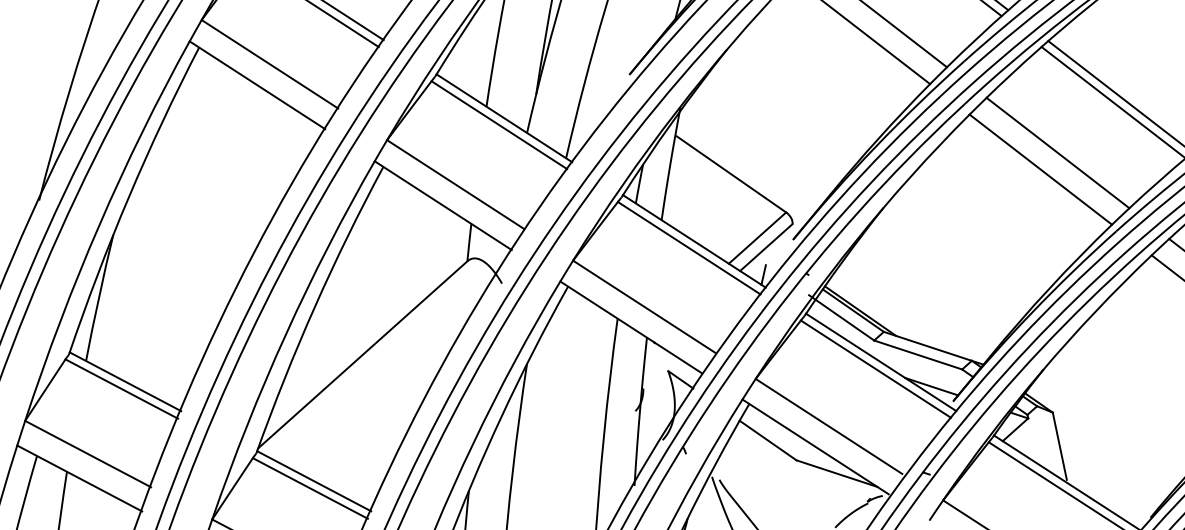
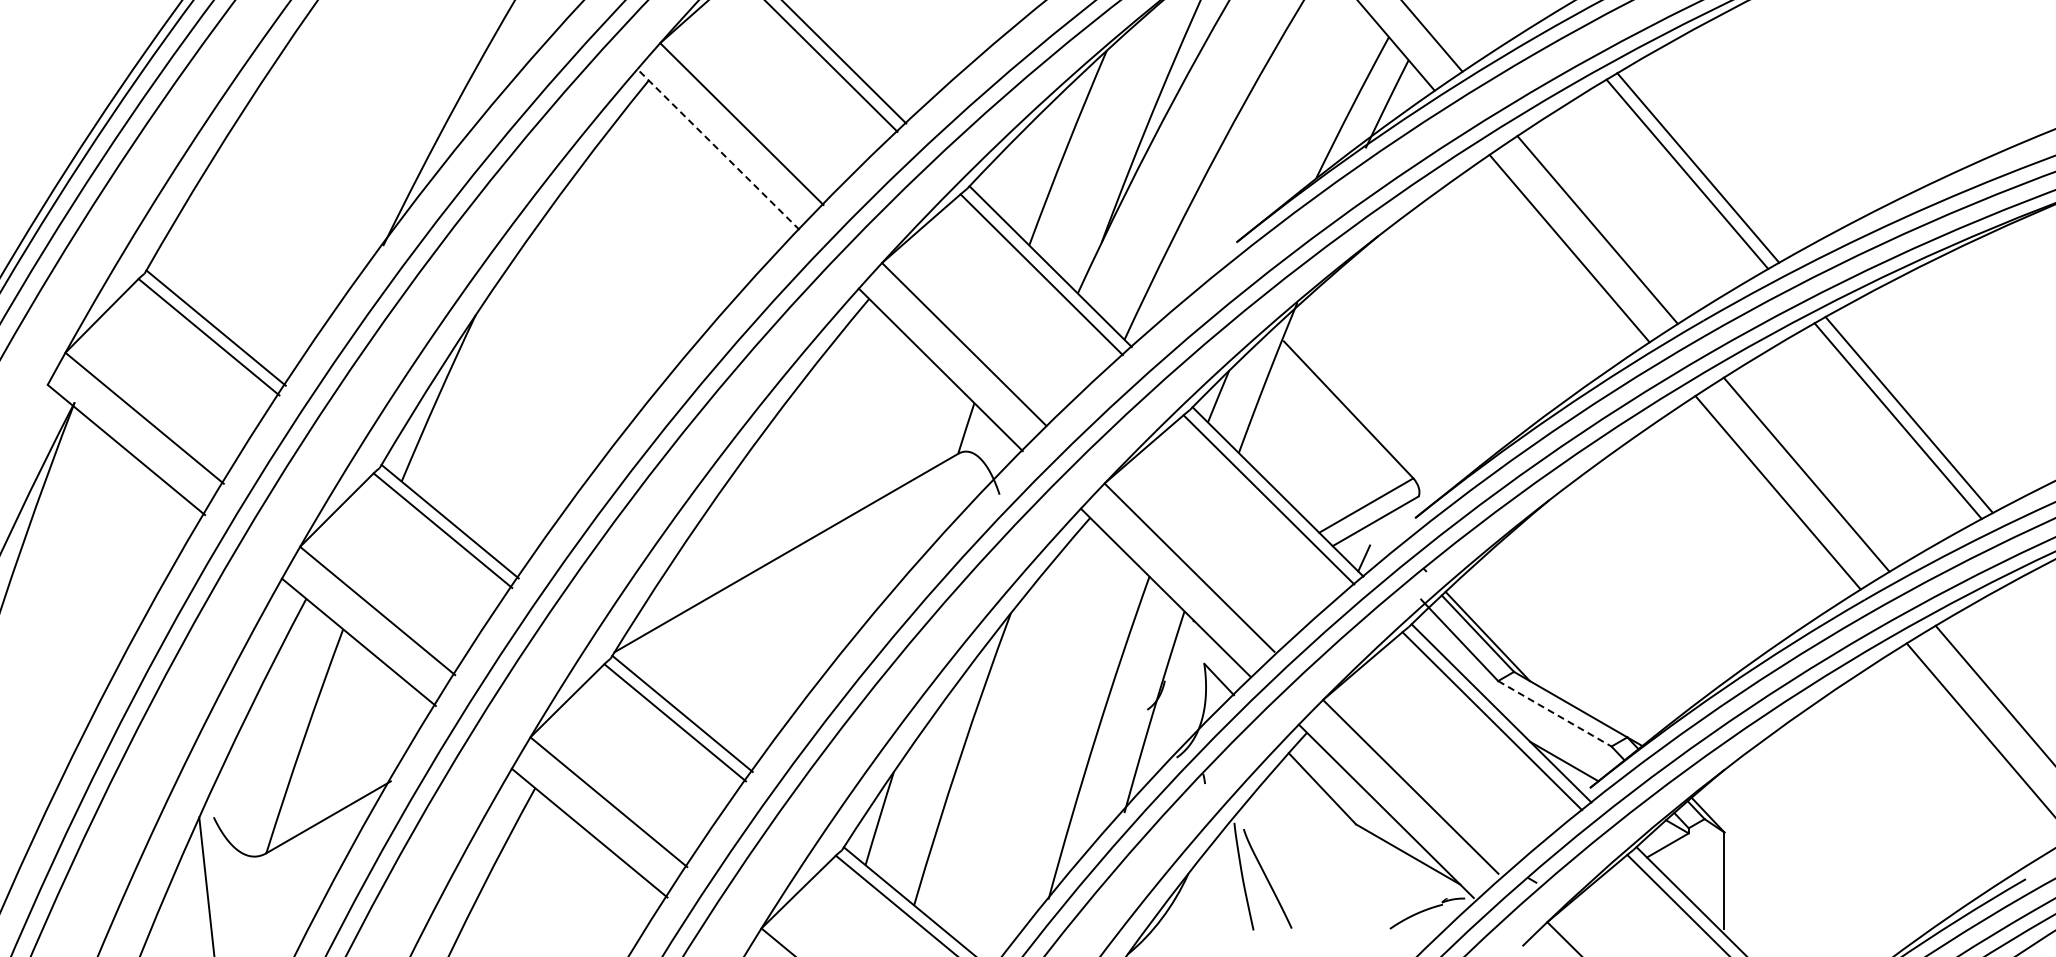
line: (257, 85) -> (718, 149), solid -> dashed
line: (918, 355) -> (1555, 714), solid -> dashed

